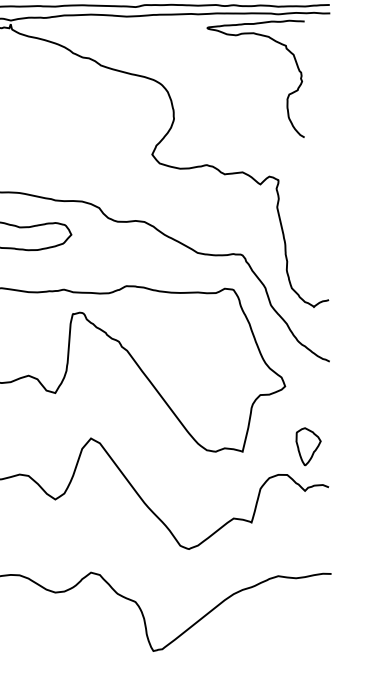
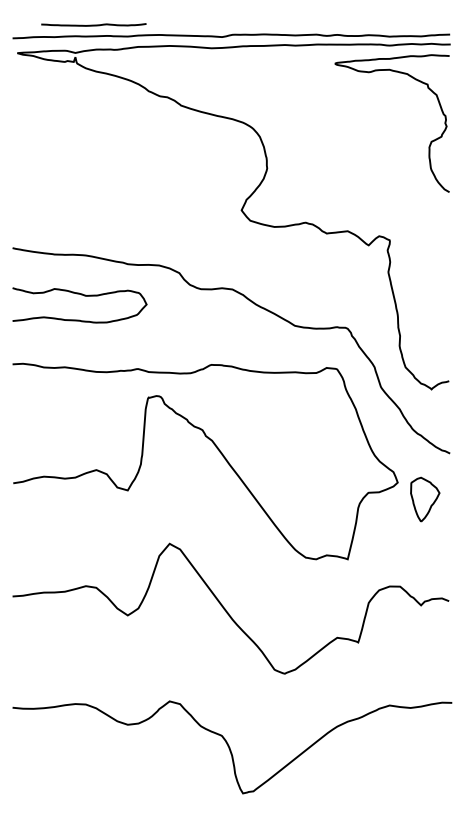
curve: (287, 95) -> (429, 143), moved
part: (308, 446) -> (425, 499), moved

